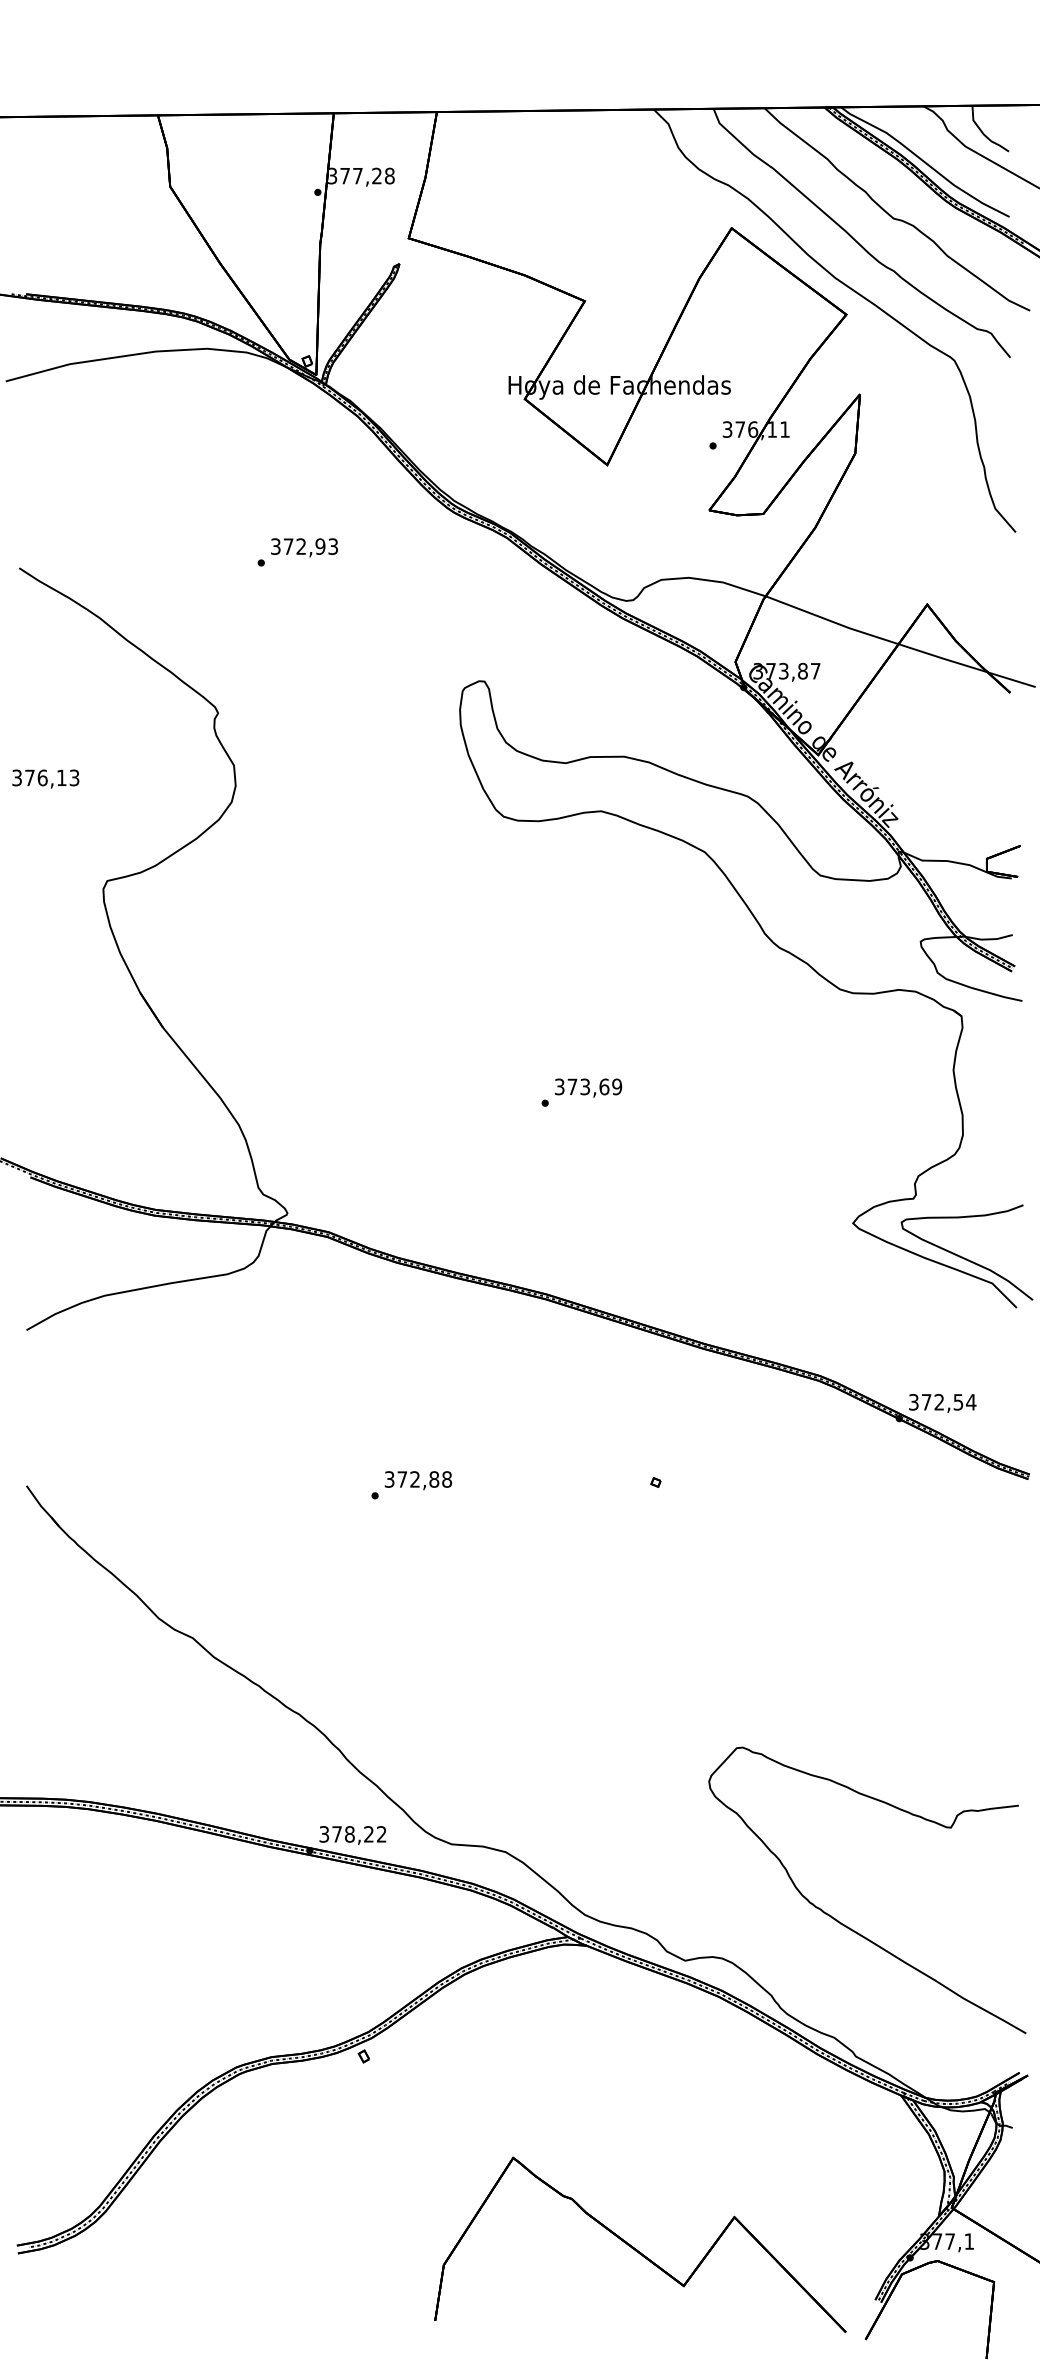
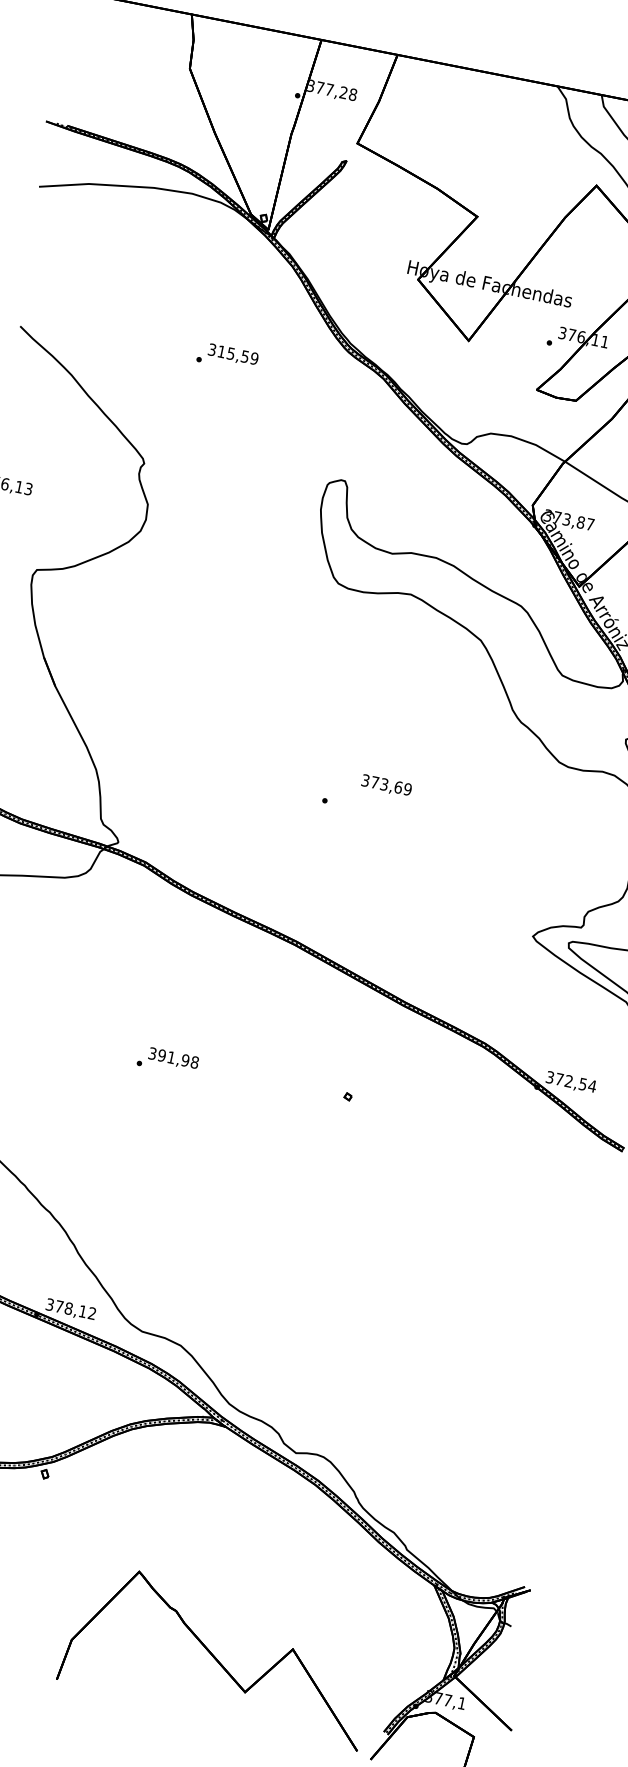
text: (311, 546) -> (238, 355), 372,93 -> 315,59
text: (588, 1087) -> (386, 785), moved
text: (418, 1479) -> (173, 1058), 372,88 -> 391,98
text: (368, 1834) -> (82, 1311), 378,22 -> 378,12
curve: (848, 1926) -> (421, 1453), removed

